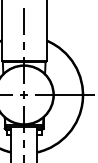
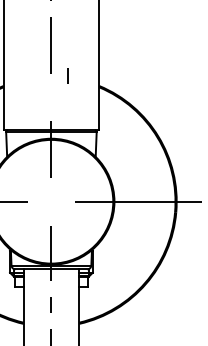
curve: (23, 45) -> (66, 75), moved
part: (23, 94) -> (49, 200), removed

